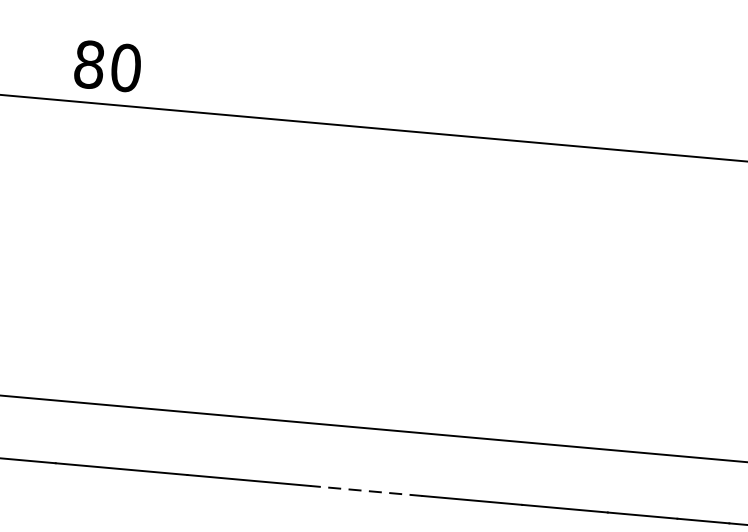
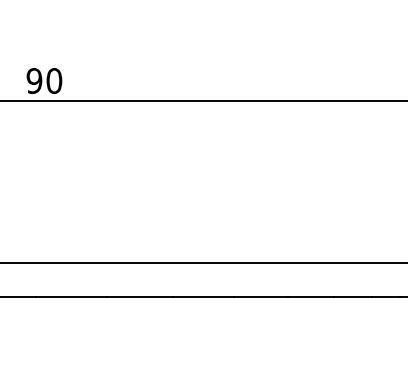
text: (89, 65) -> (34, 81), 80 -> 90
line: (366, 490) -> (203, 296), dashed -> solid

